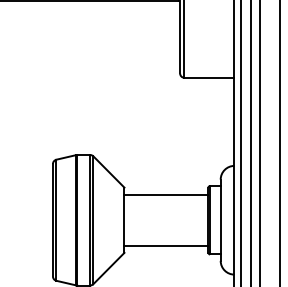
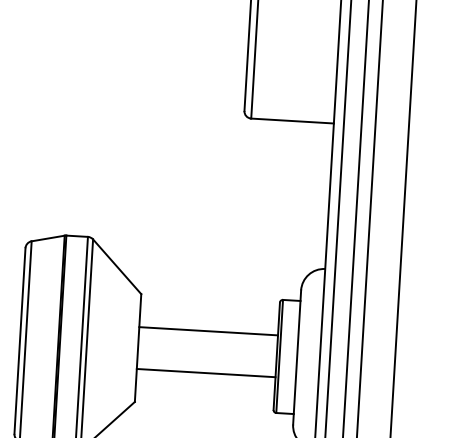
line: (166, 194) -> (208, 331), moved
line: (166, 245) -> (206, 372), moved

